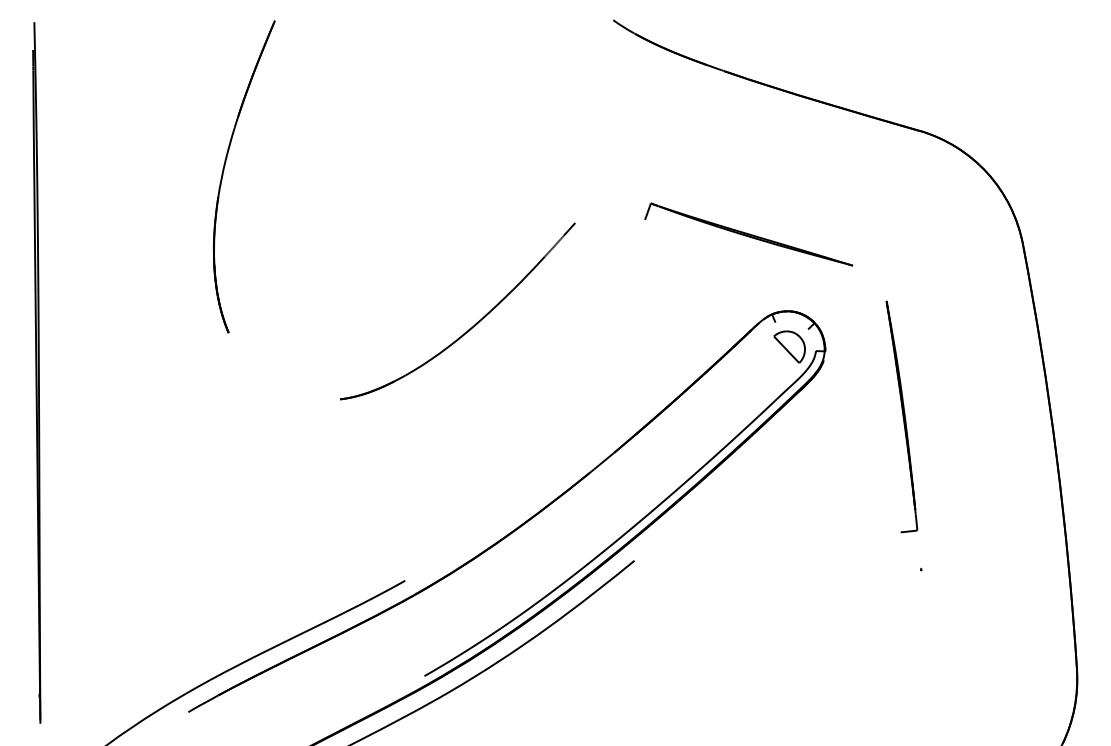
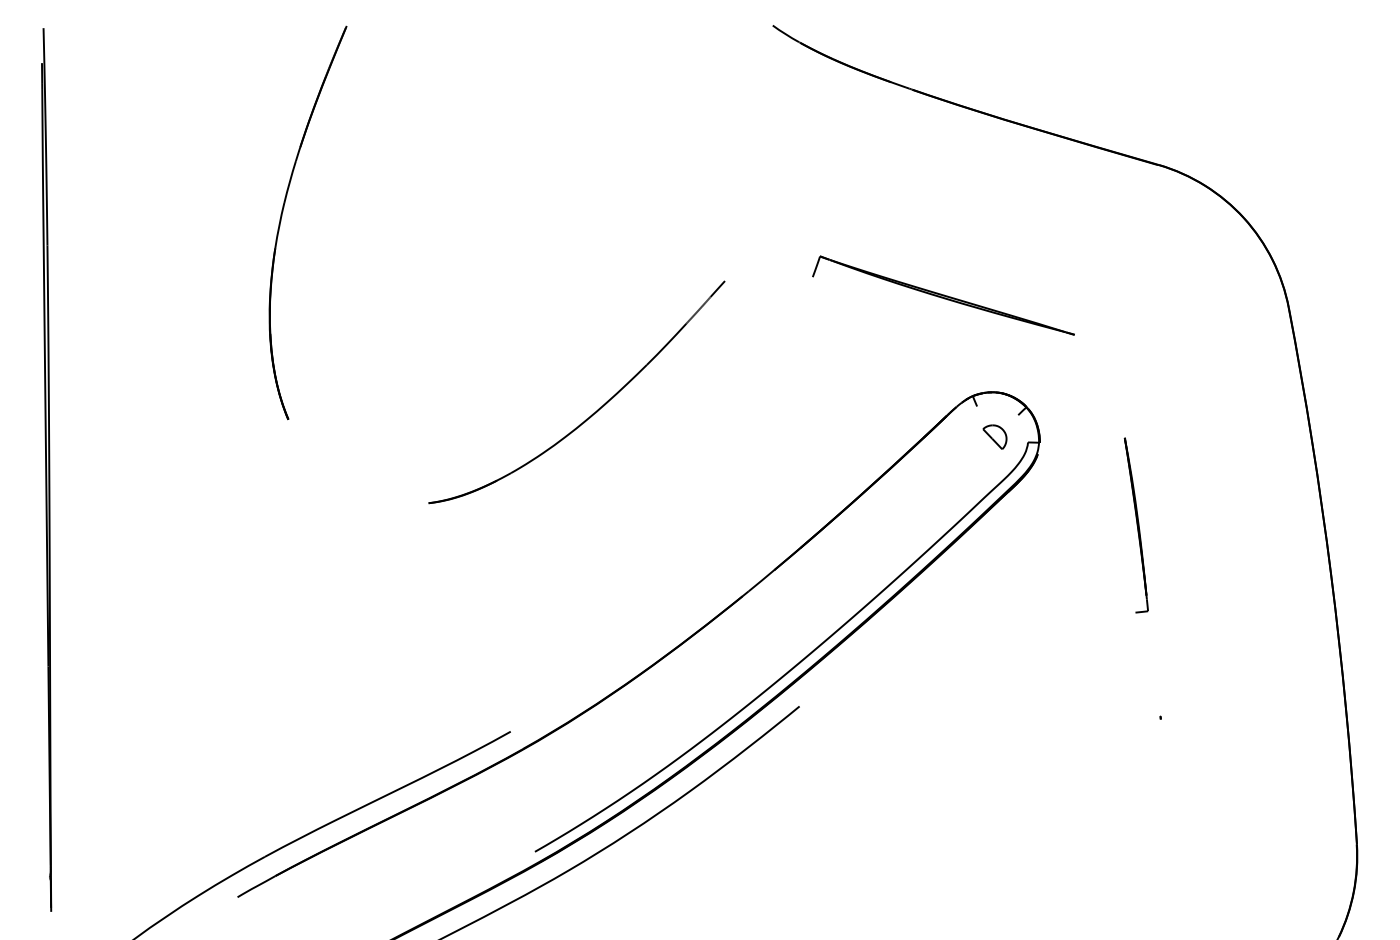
part: (789, 346) -> (994, 436), size x0.6
part: (902, 417) -> (1136, 525), size x0.6

